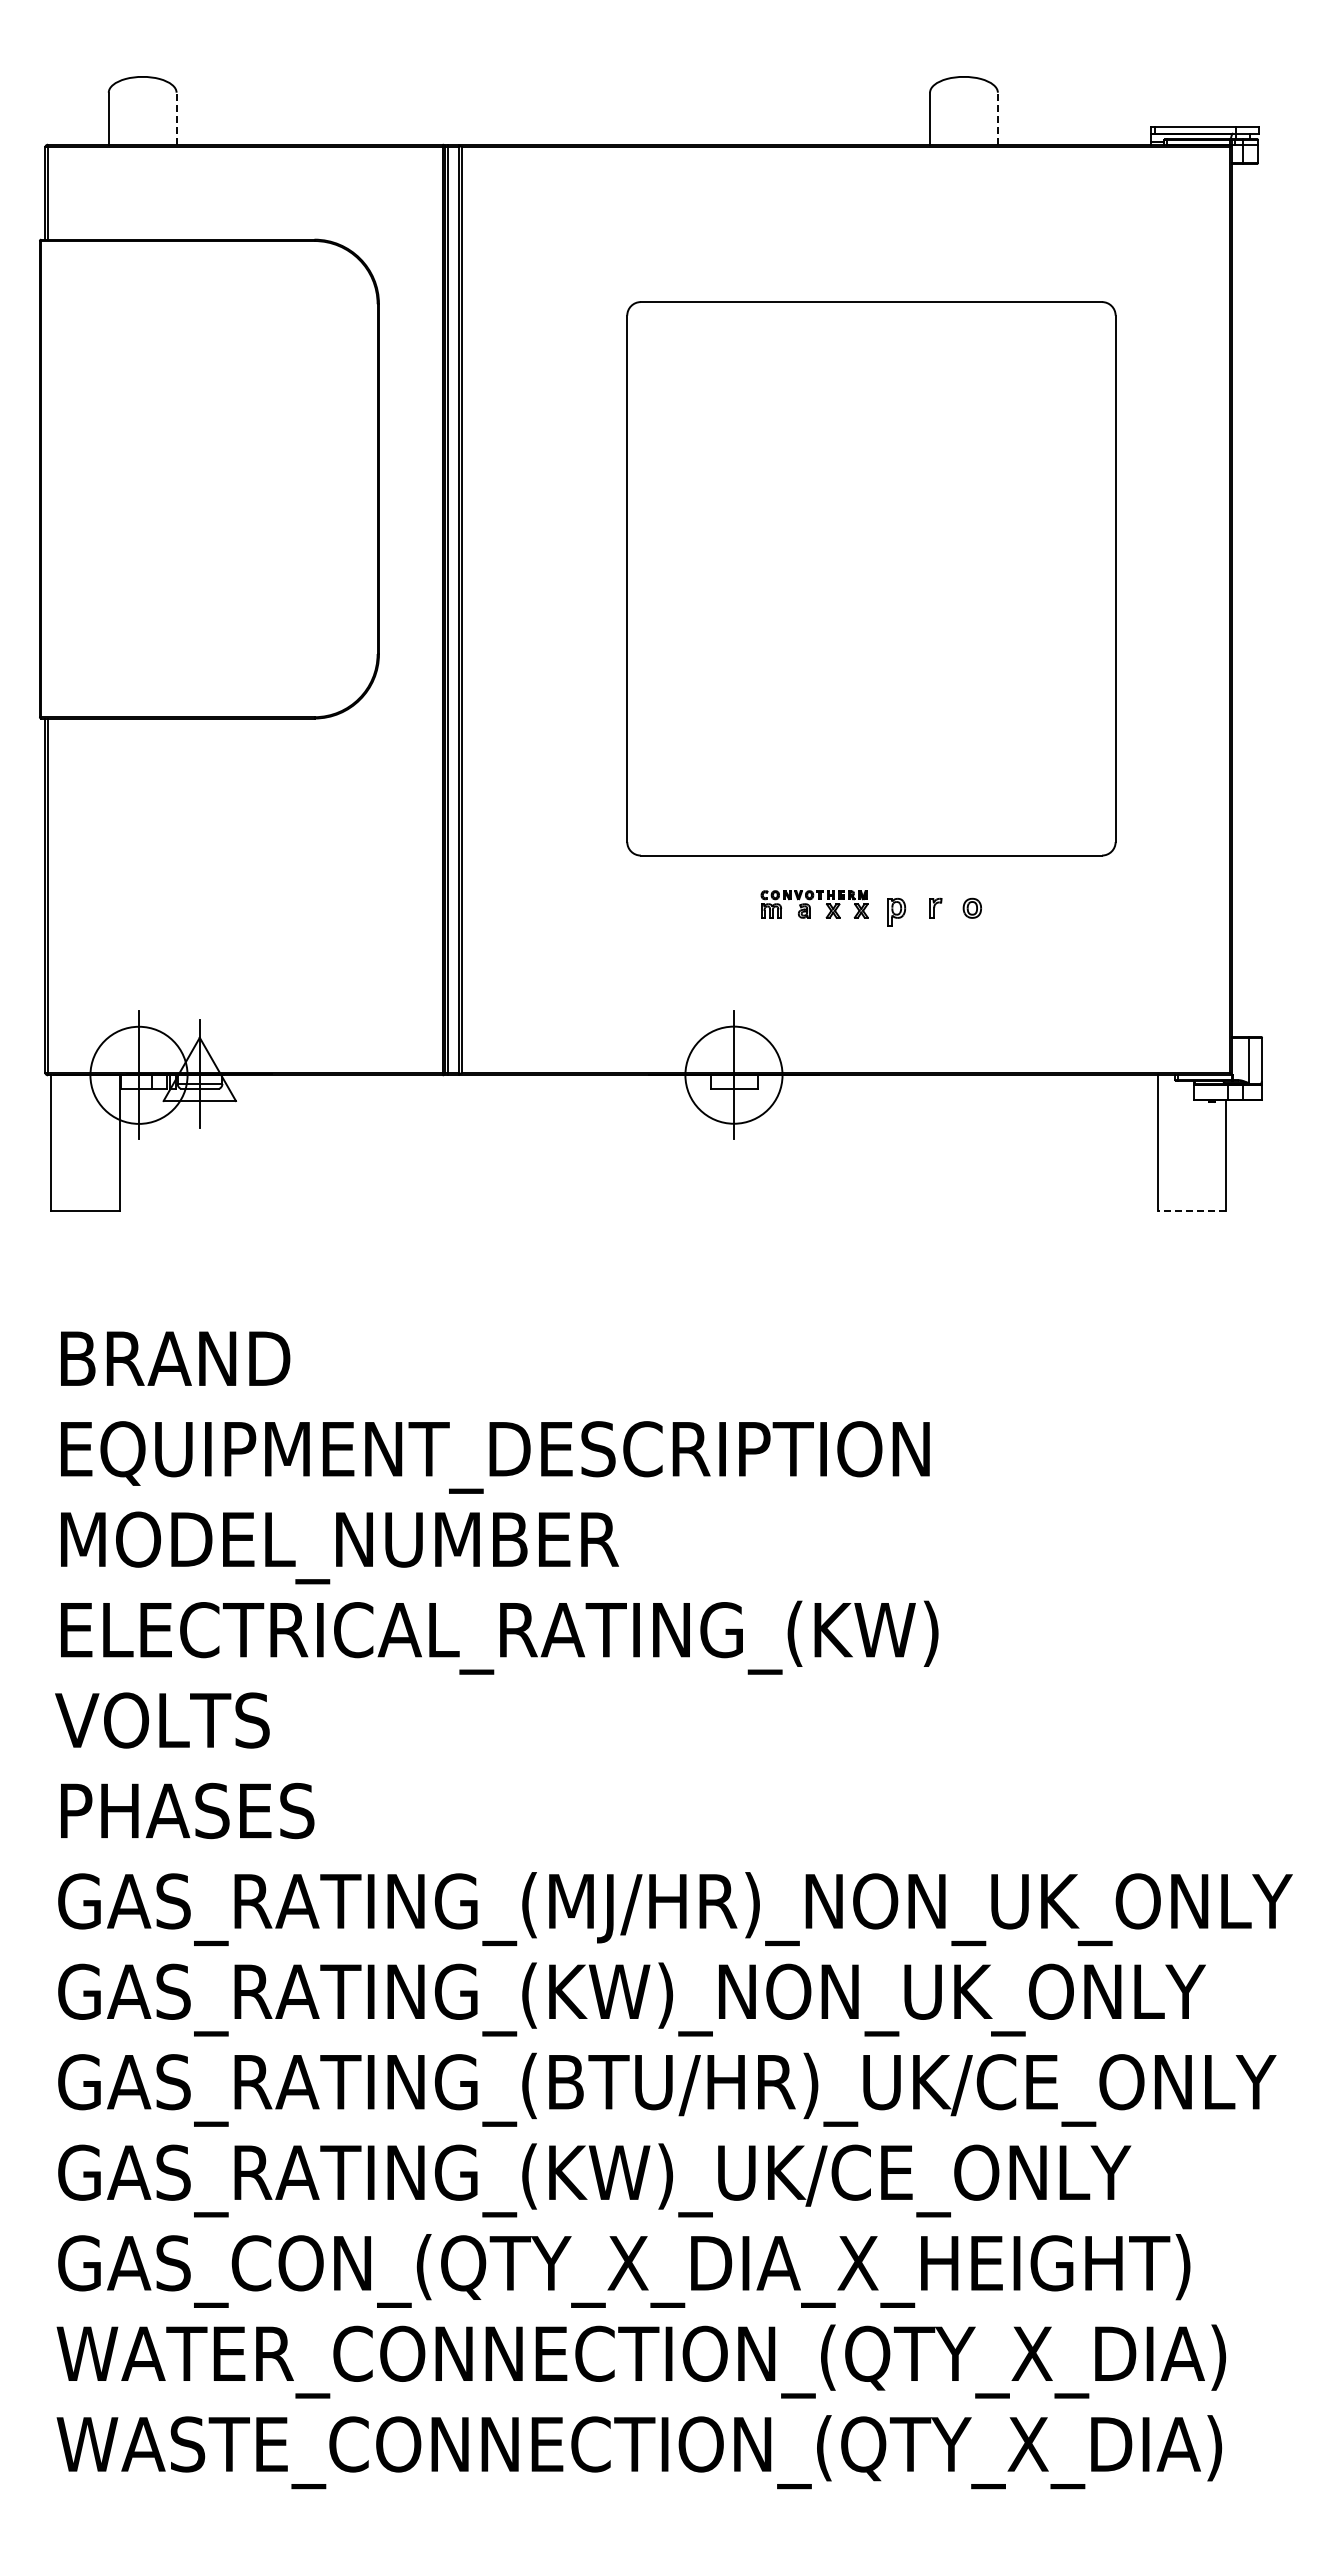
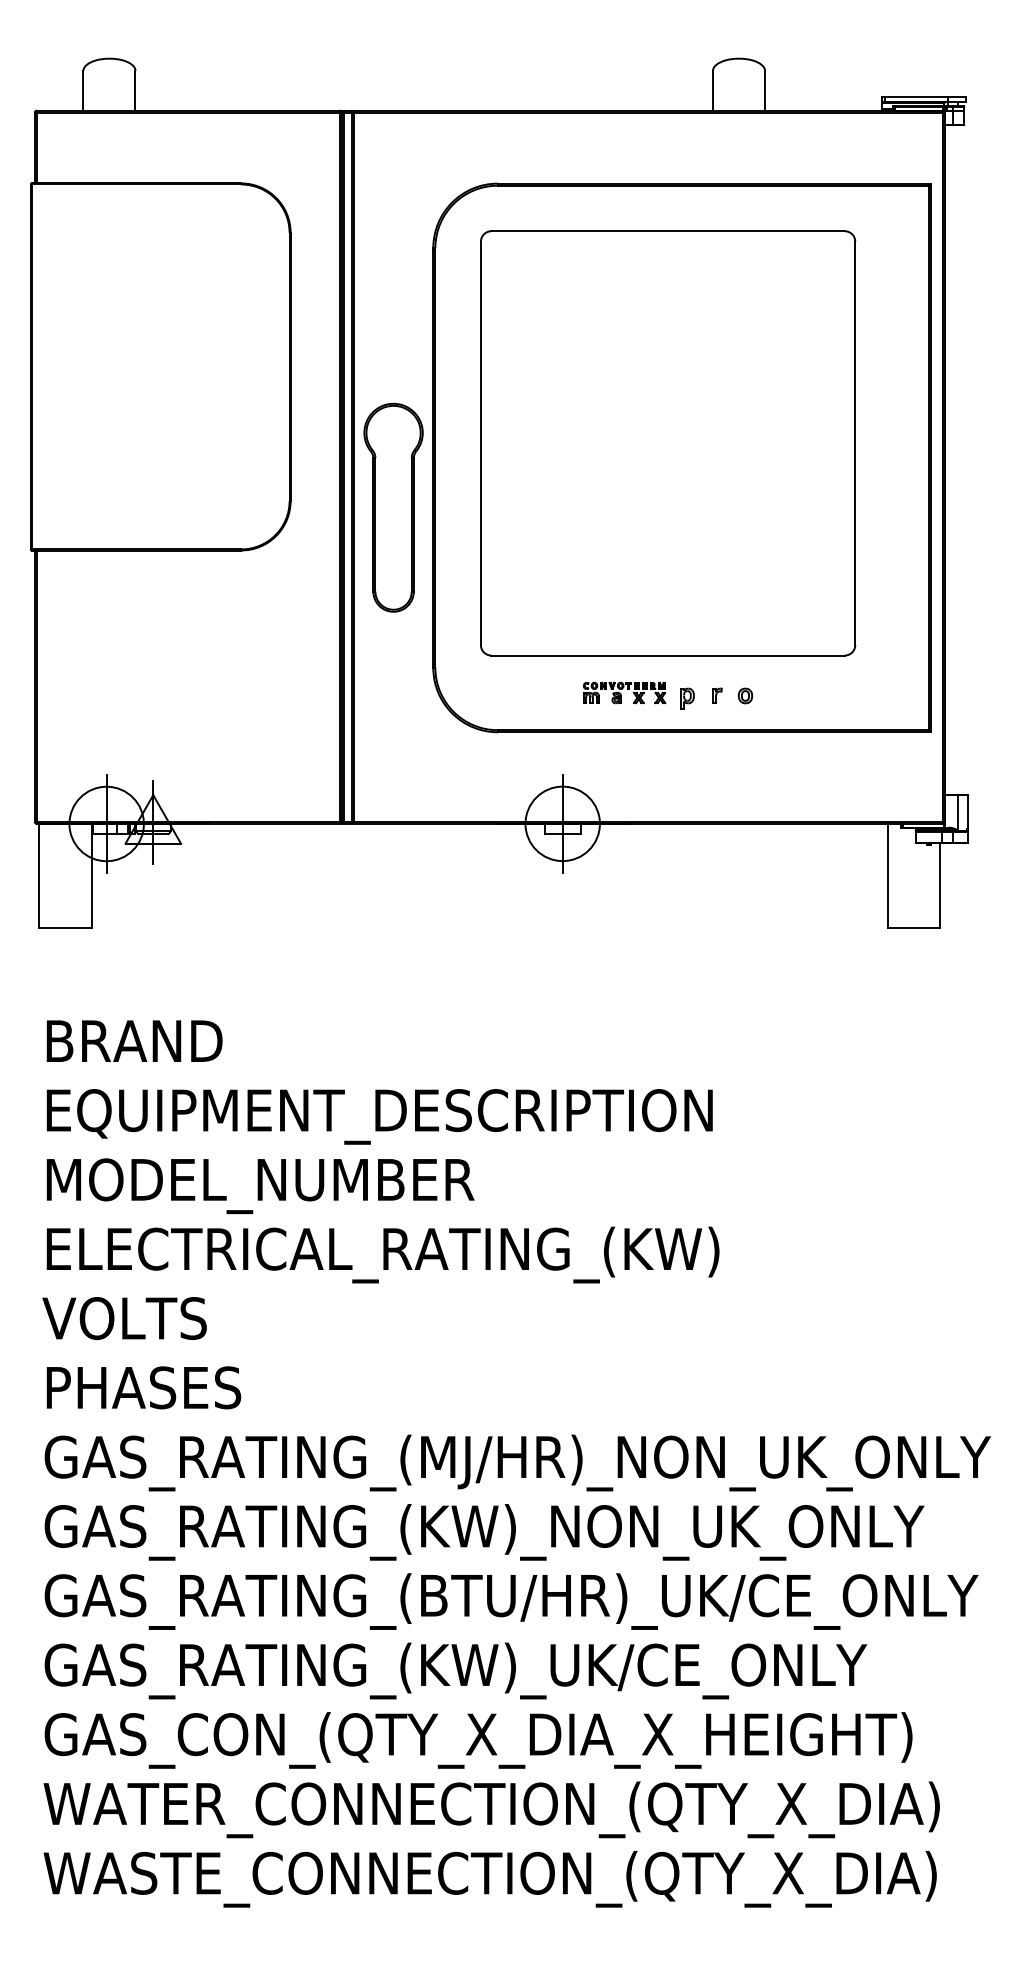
line: (176, 118) -> (135, 90), dashed -> solid
line: (997, 118) -> (764, 90), dashed -> solid
part: (889, 597) -> (681, 457), added
part: (513, 662) -> (393, 507), added
line: (1191, 1211) -> (913, 928), dashed -> solid

